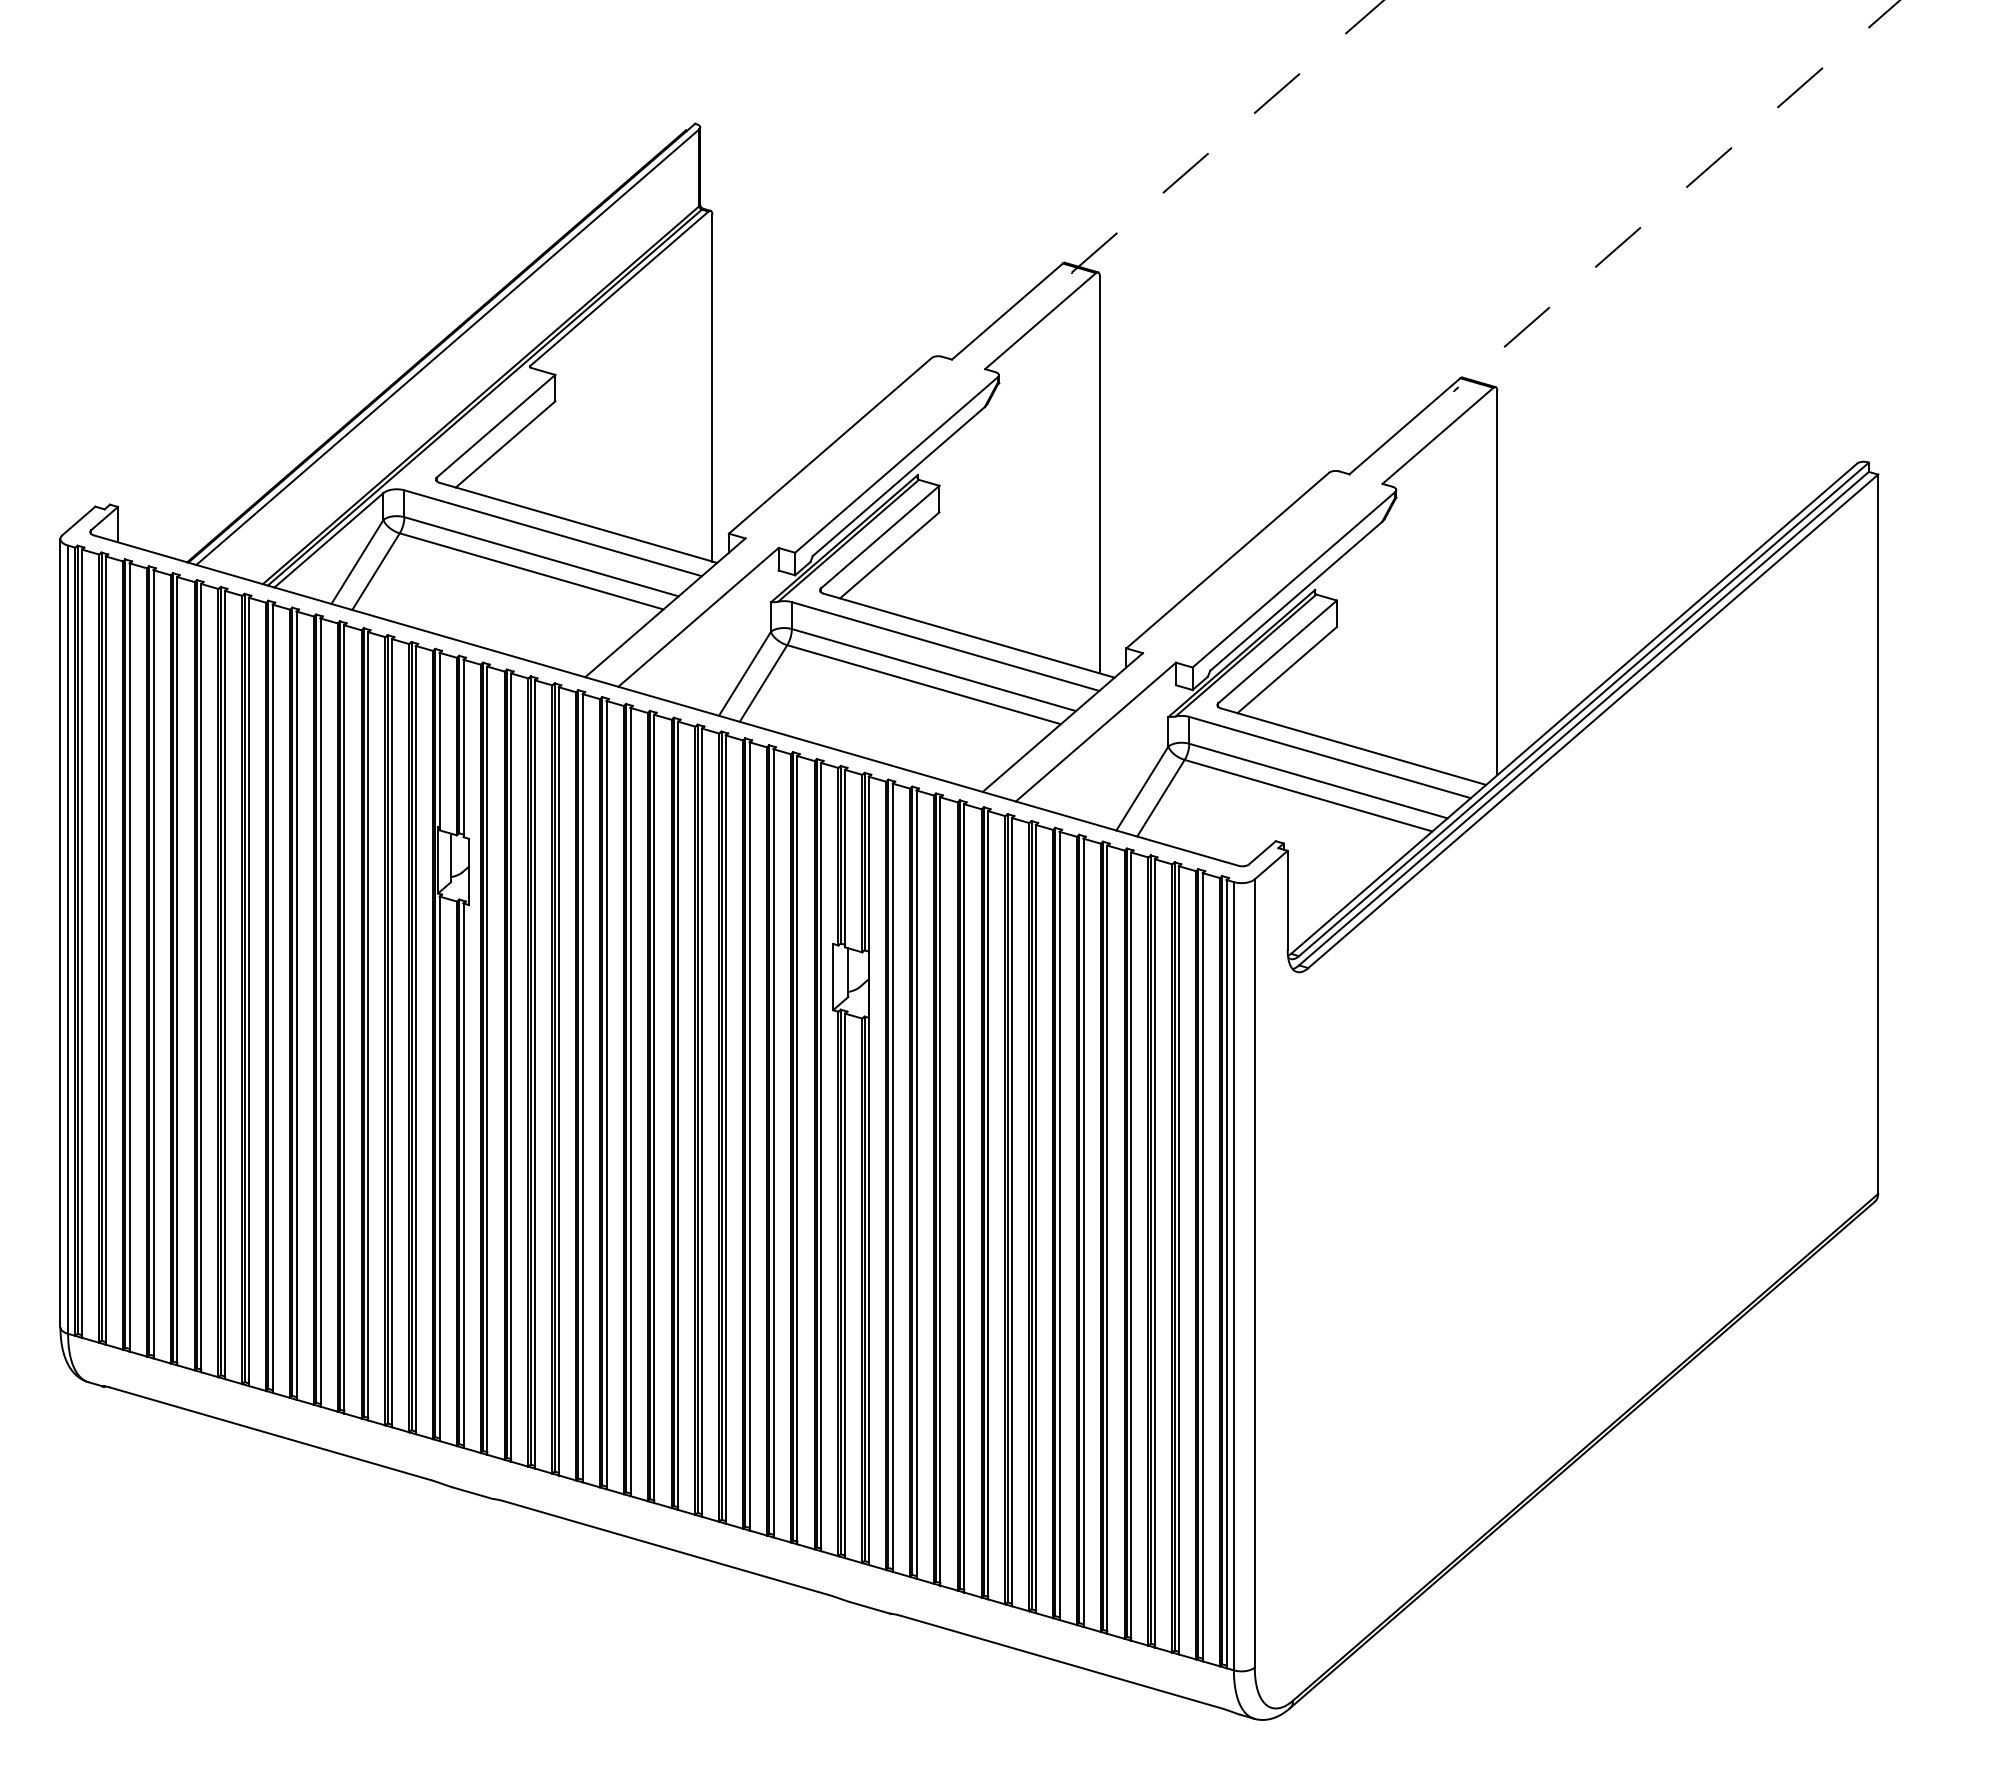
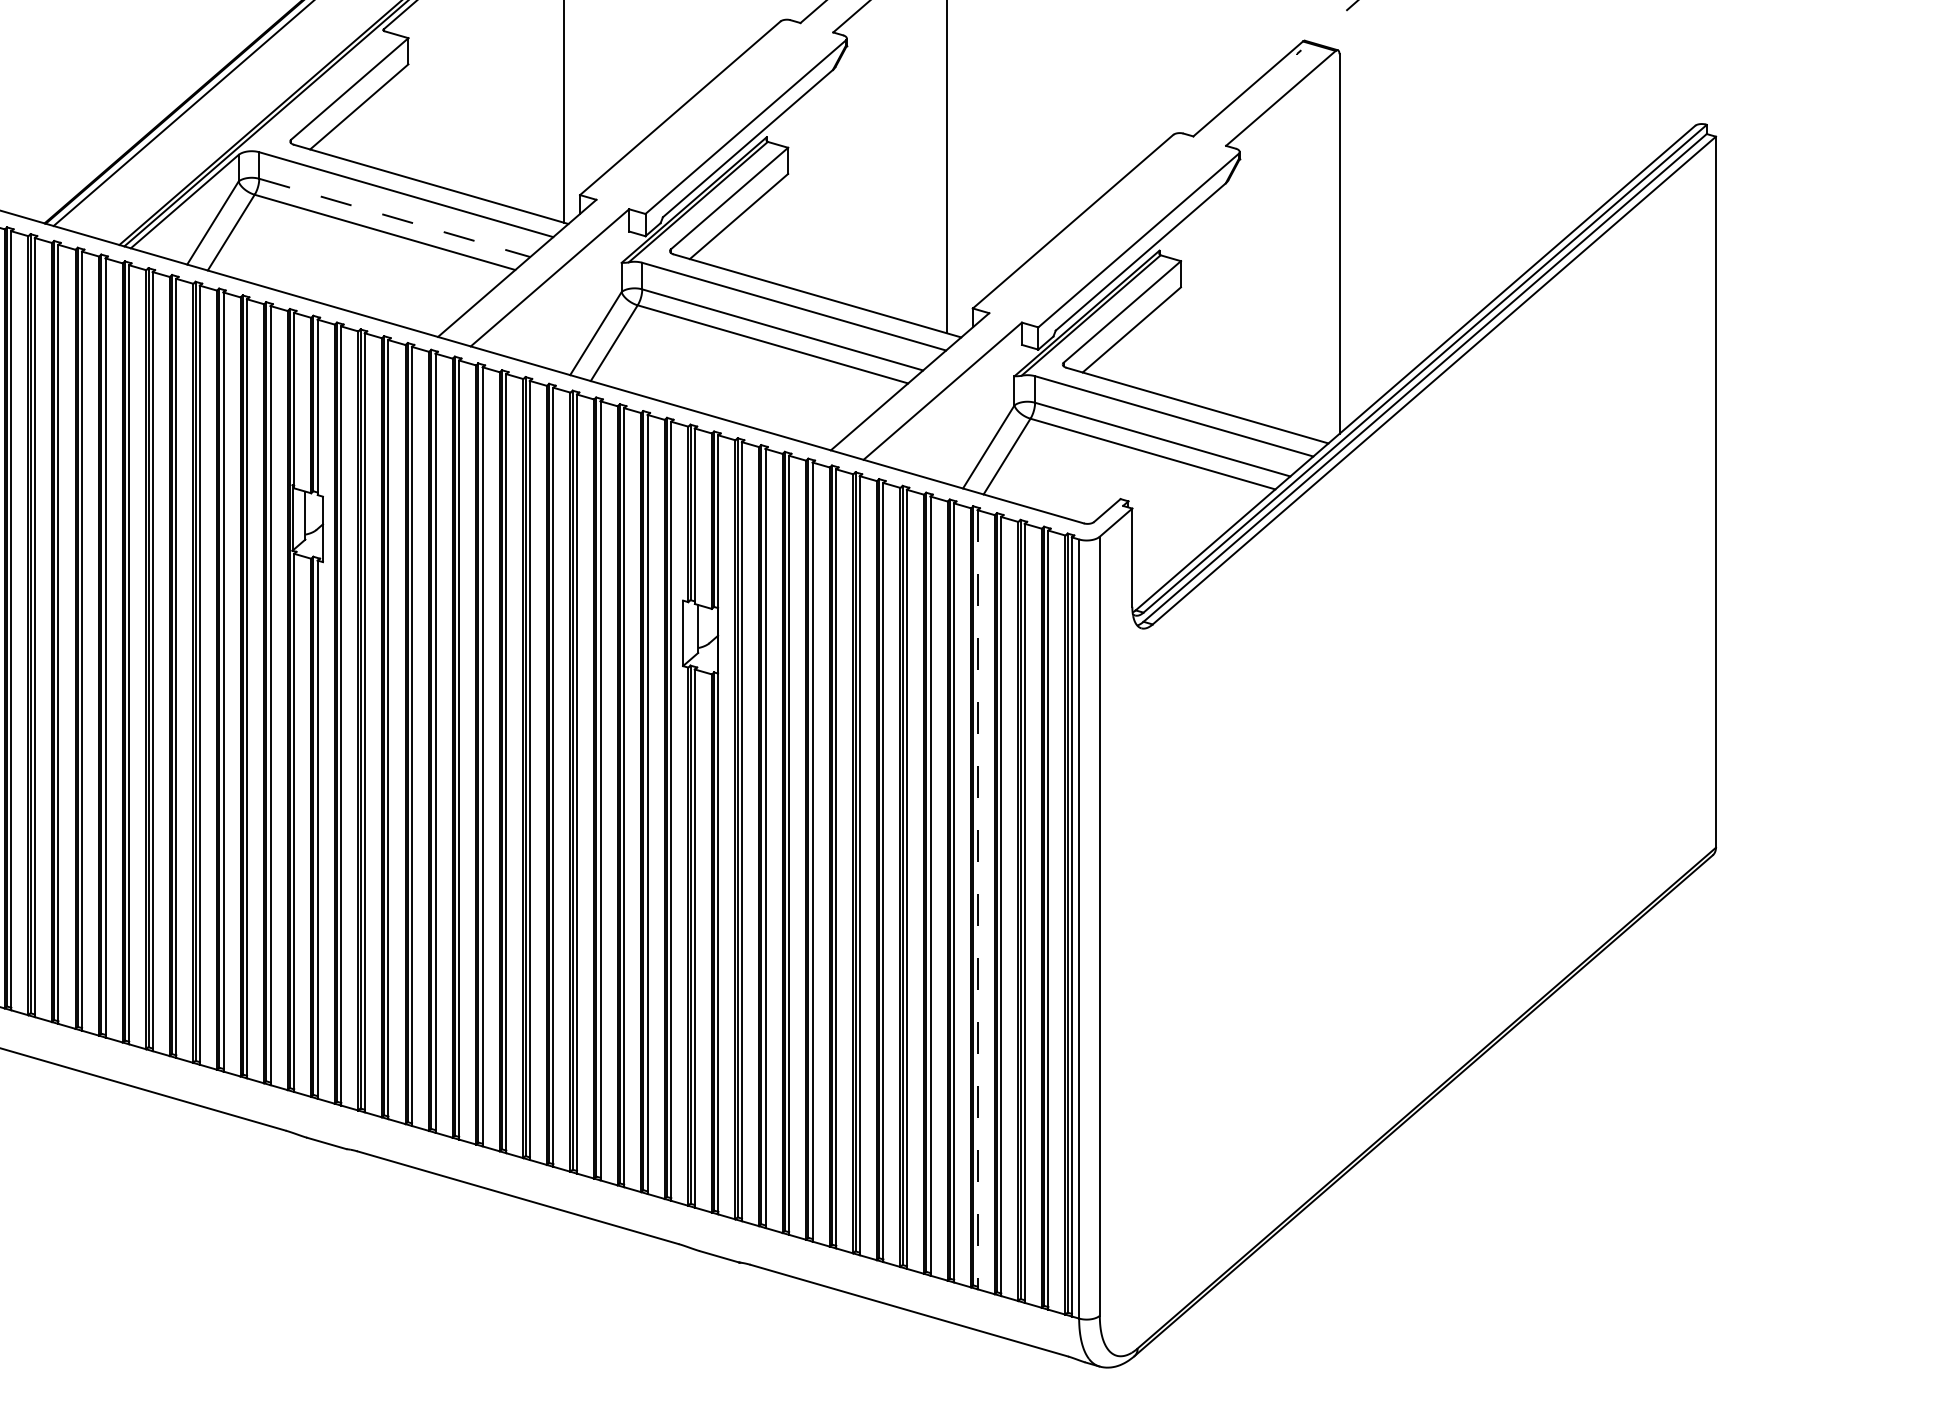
line: (541, 556) -> (394, 217), solid -> dashed
line: (1131, 1247) -> (977, 900), solid -> dashed

